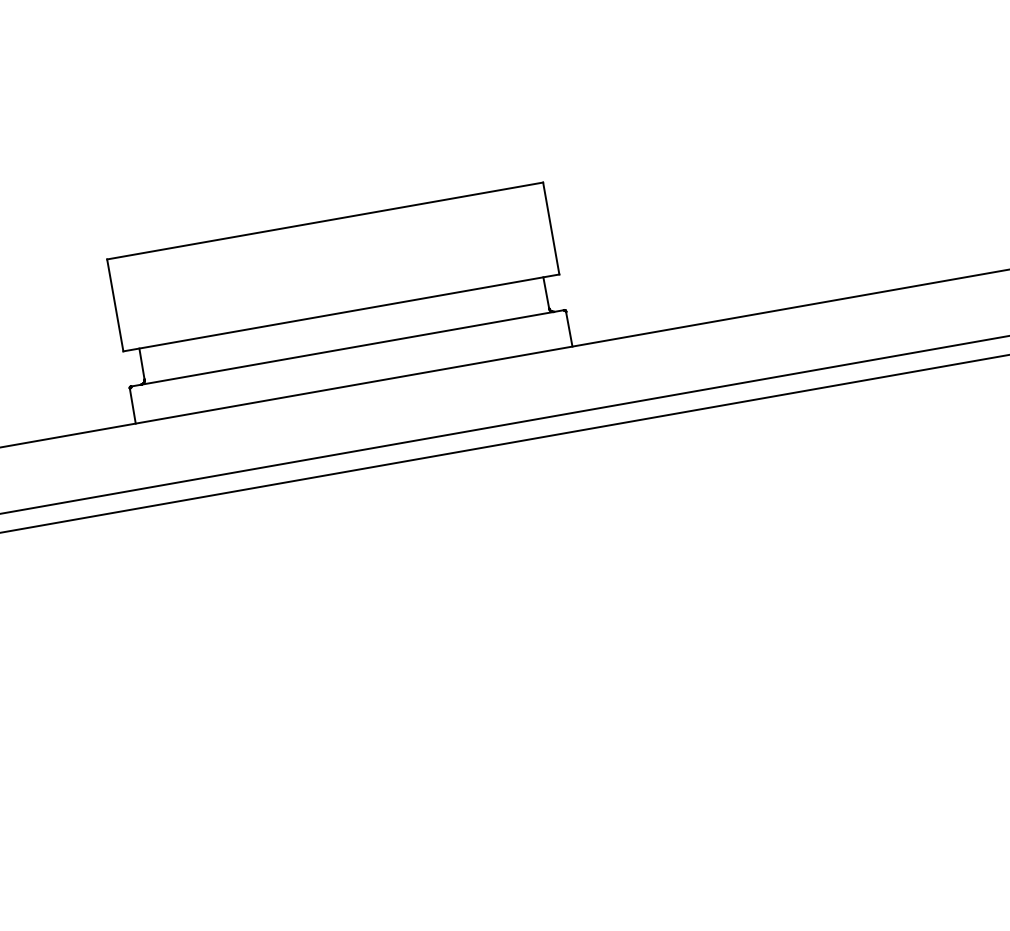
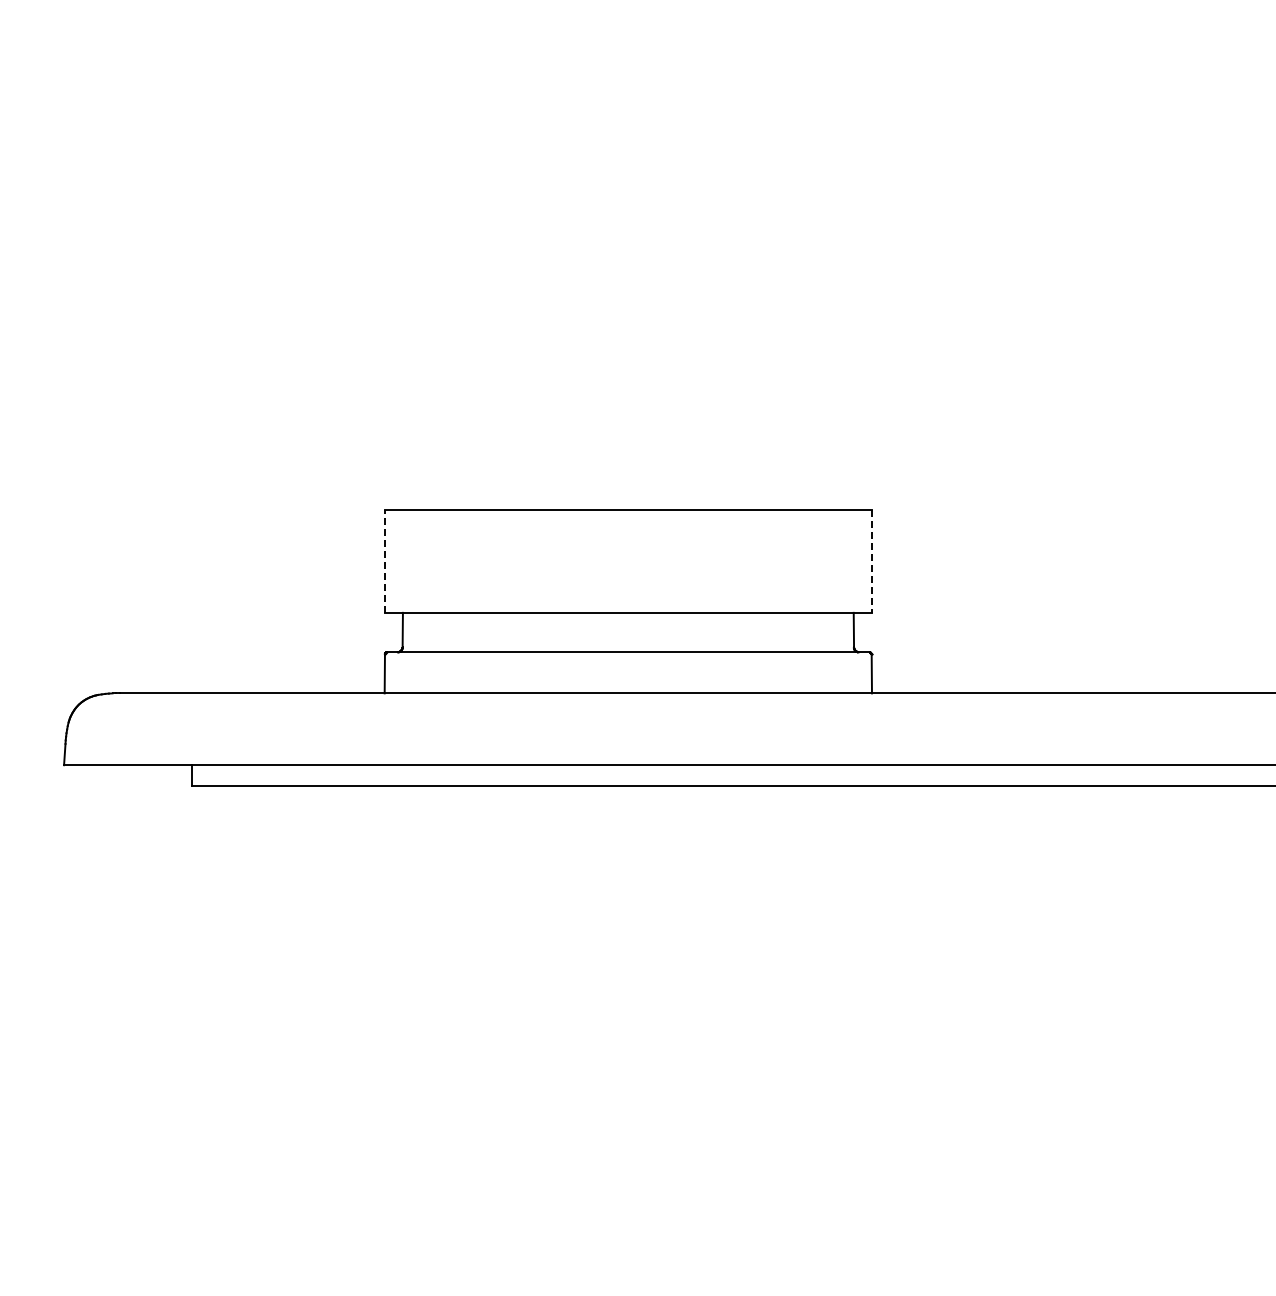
line: (551, 229) -> (871, 562), solid -> dashed
line: (115, 305) -> (385, 561), solid -> dashed

